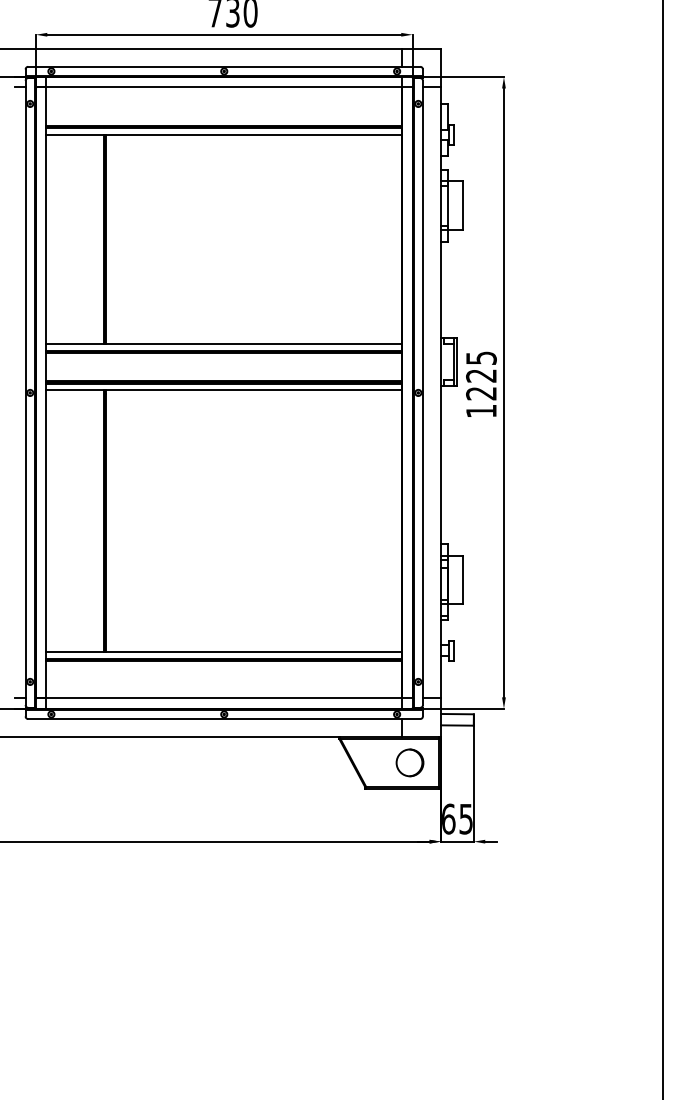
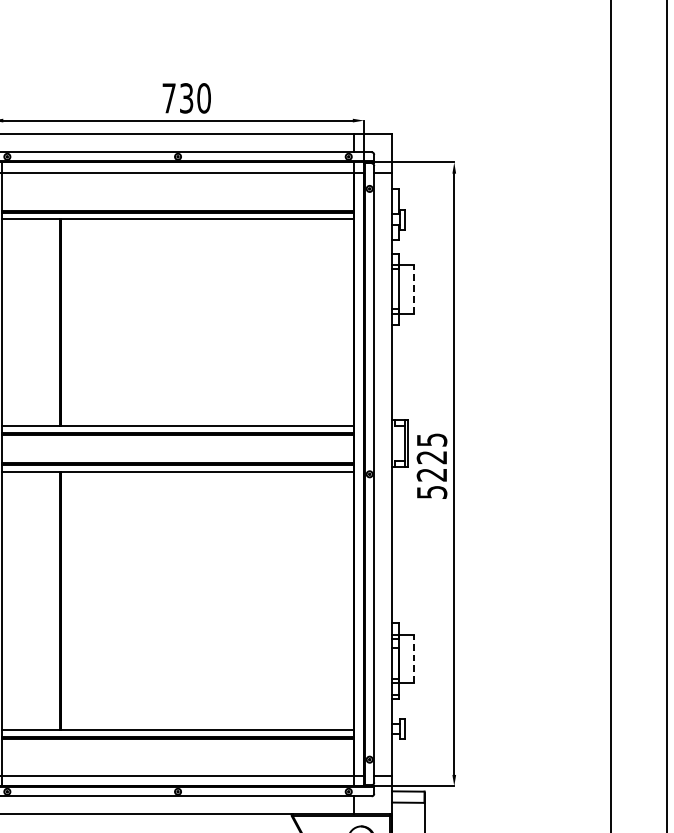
line: (463, 205) -> (414, 289), solid -> dashed
text: (481, 410) -> (432, 491), 1225 -> 5225
line: (463, 579) -> (414, 658), solid -> dashed

